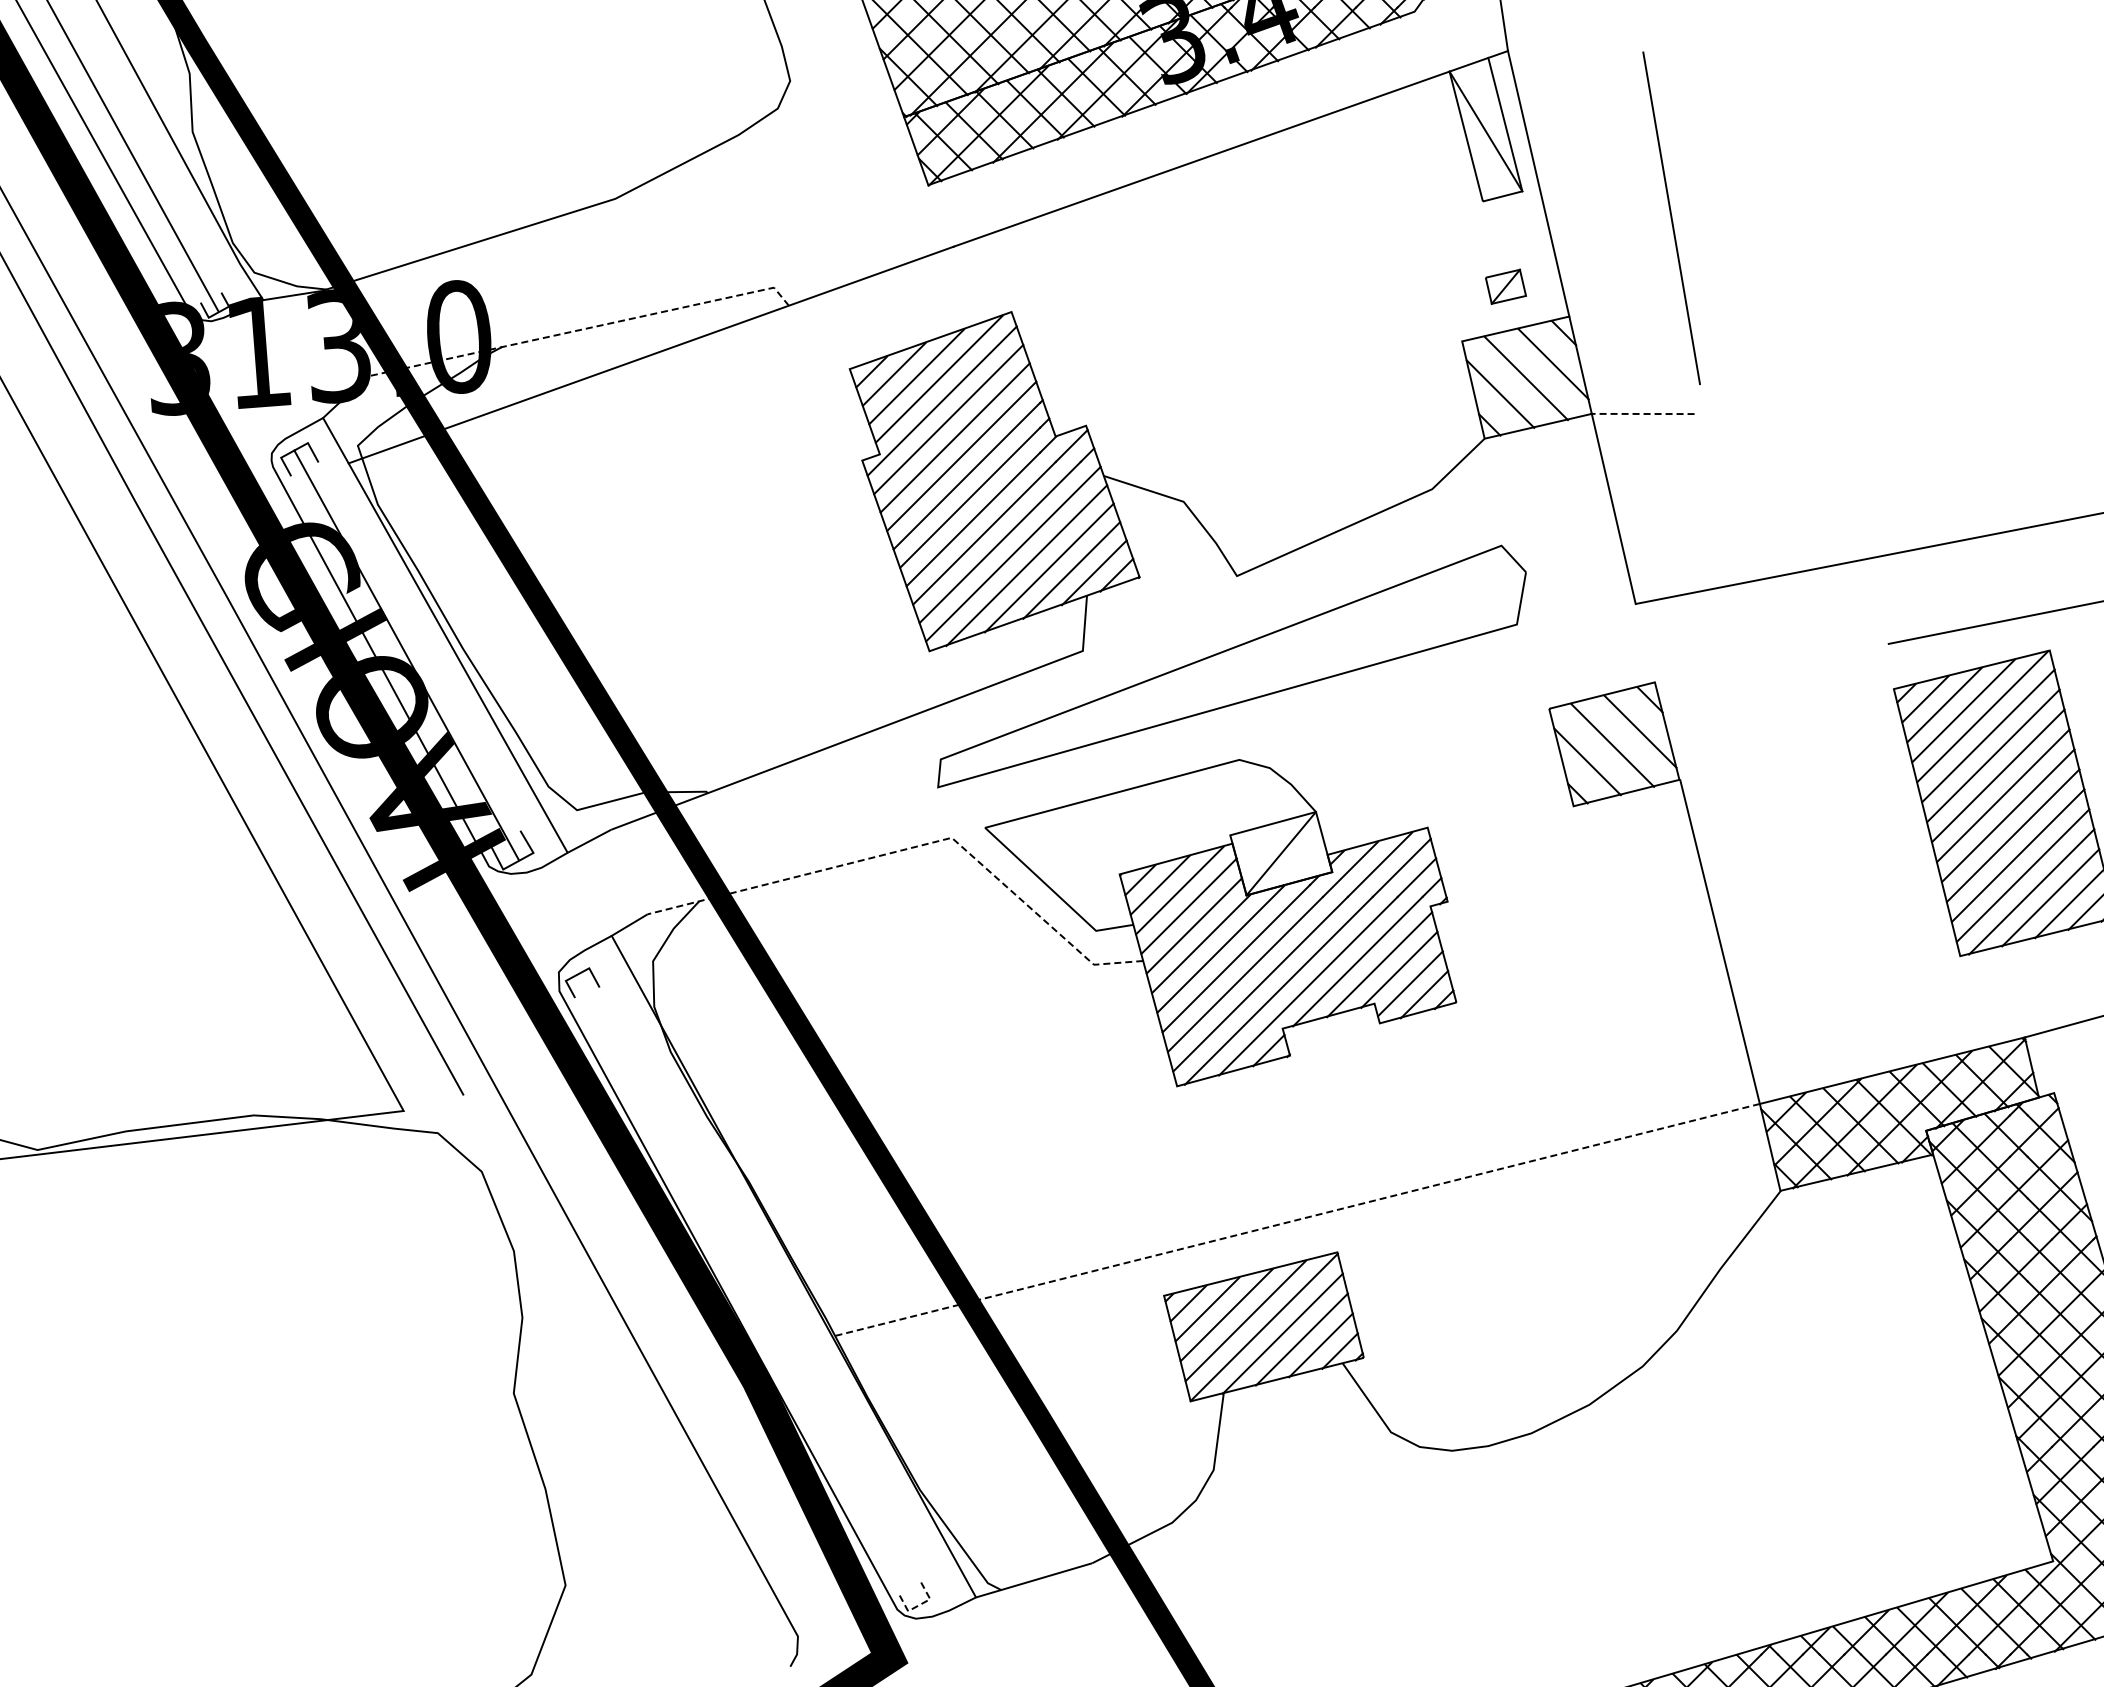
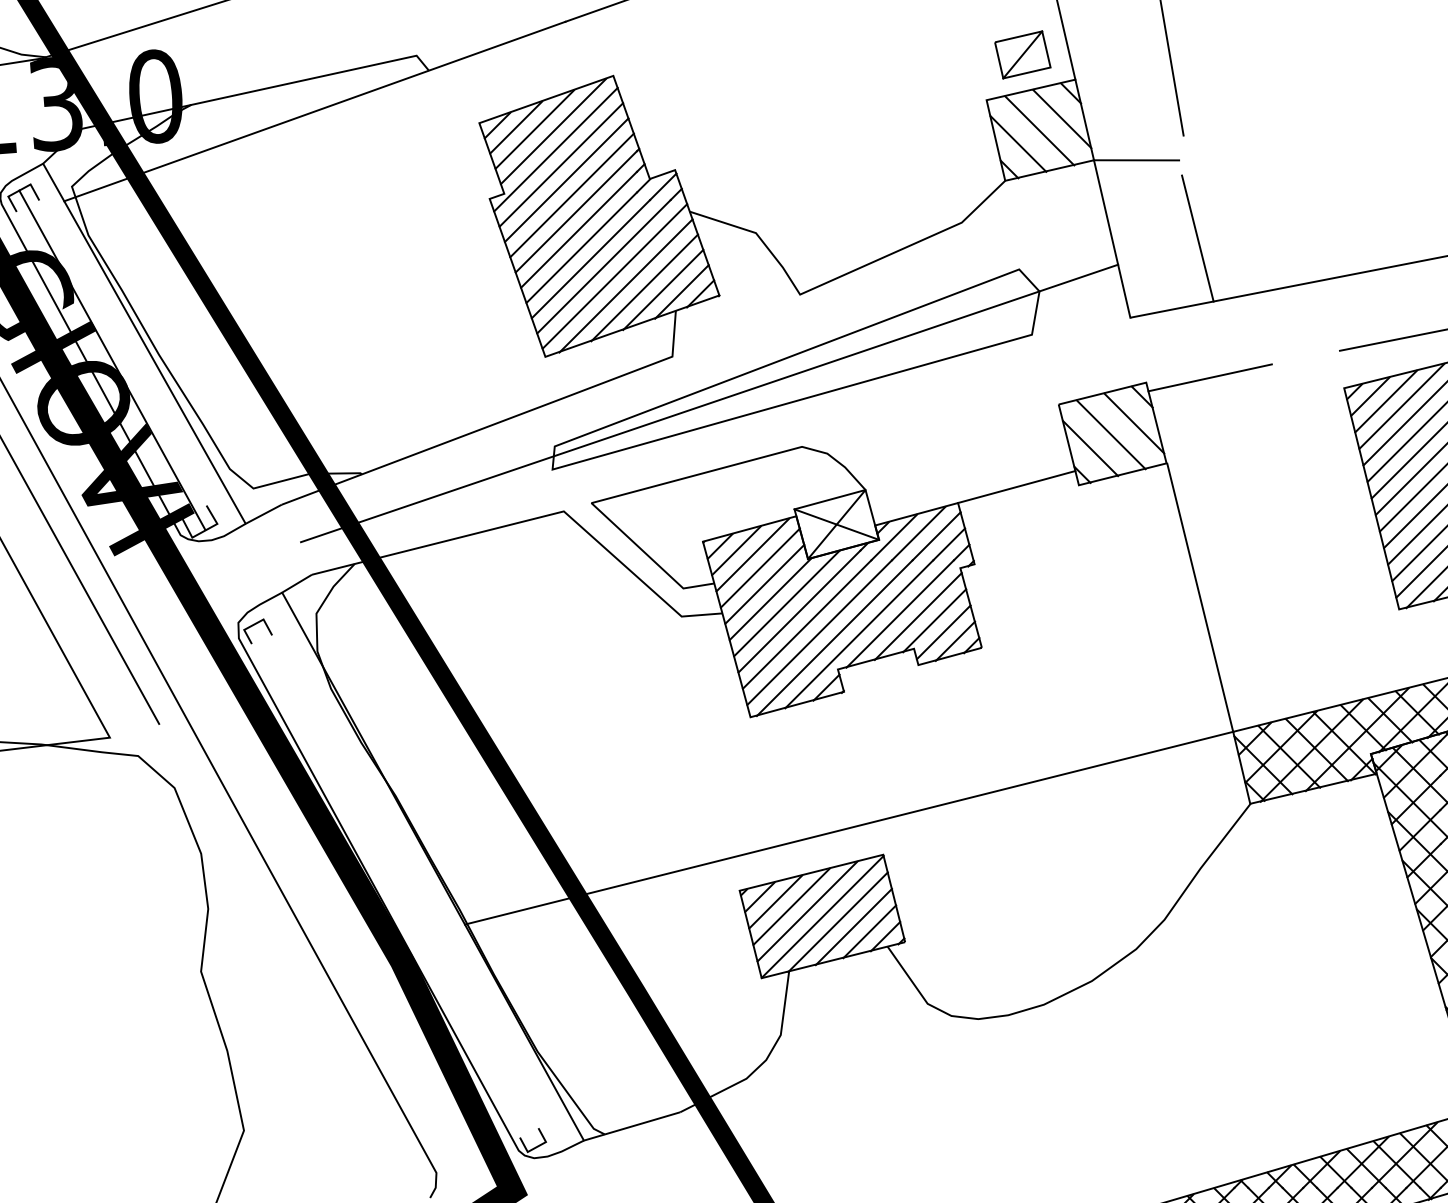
part: (1505, 286) -> (1022, 54), size x1.67
line: (583, 329) -> (258, 90), dashed -> solid
line: (1642, 413) -> (1135, 159), dashed -> solid
line: (1717, 508) -> (1198, 238), added
line: (1731, 676) -> (1209, 377), added
line: (1127, 707) -> (709, 403), added
line: (1498, 808) -> (1016, 487), added
line: (916, 846) -> (534, 518), dashed -> solid
line: (1281, 853) -> (836, 524), added
line: (1295, 1220) -> (848, 828), dashed -> solid
line: (919, 1605) -> (537, 1147), dashed -> solid

